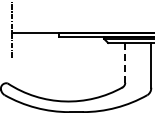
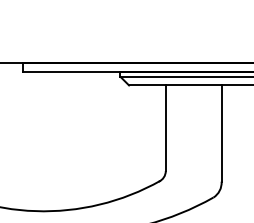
line: (125, 62) -> (166, 127), dashed -> solid

